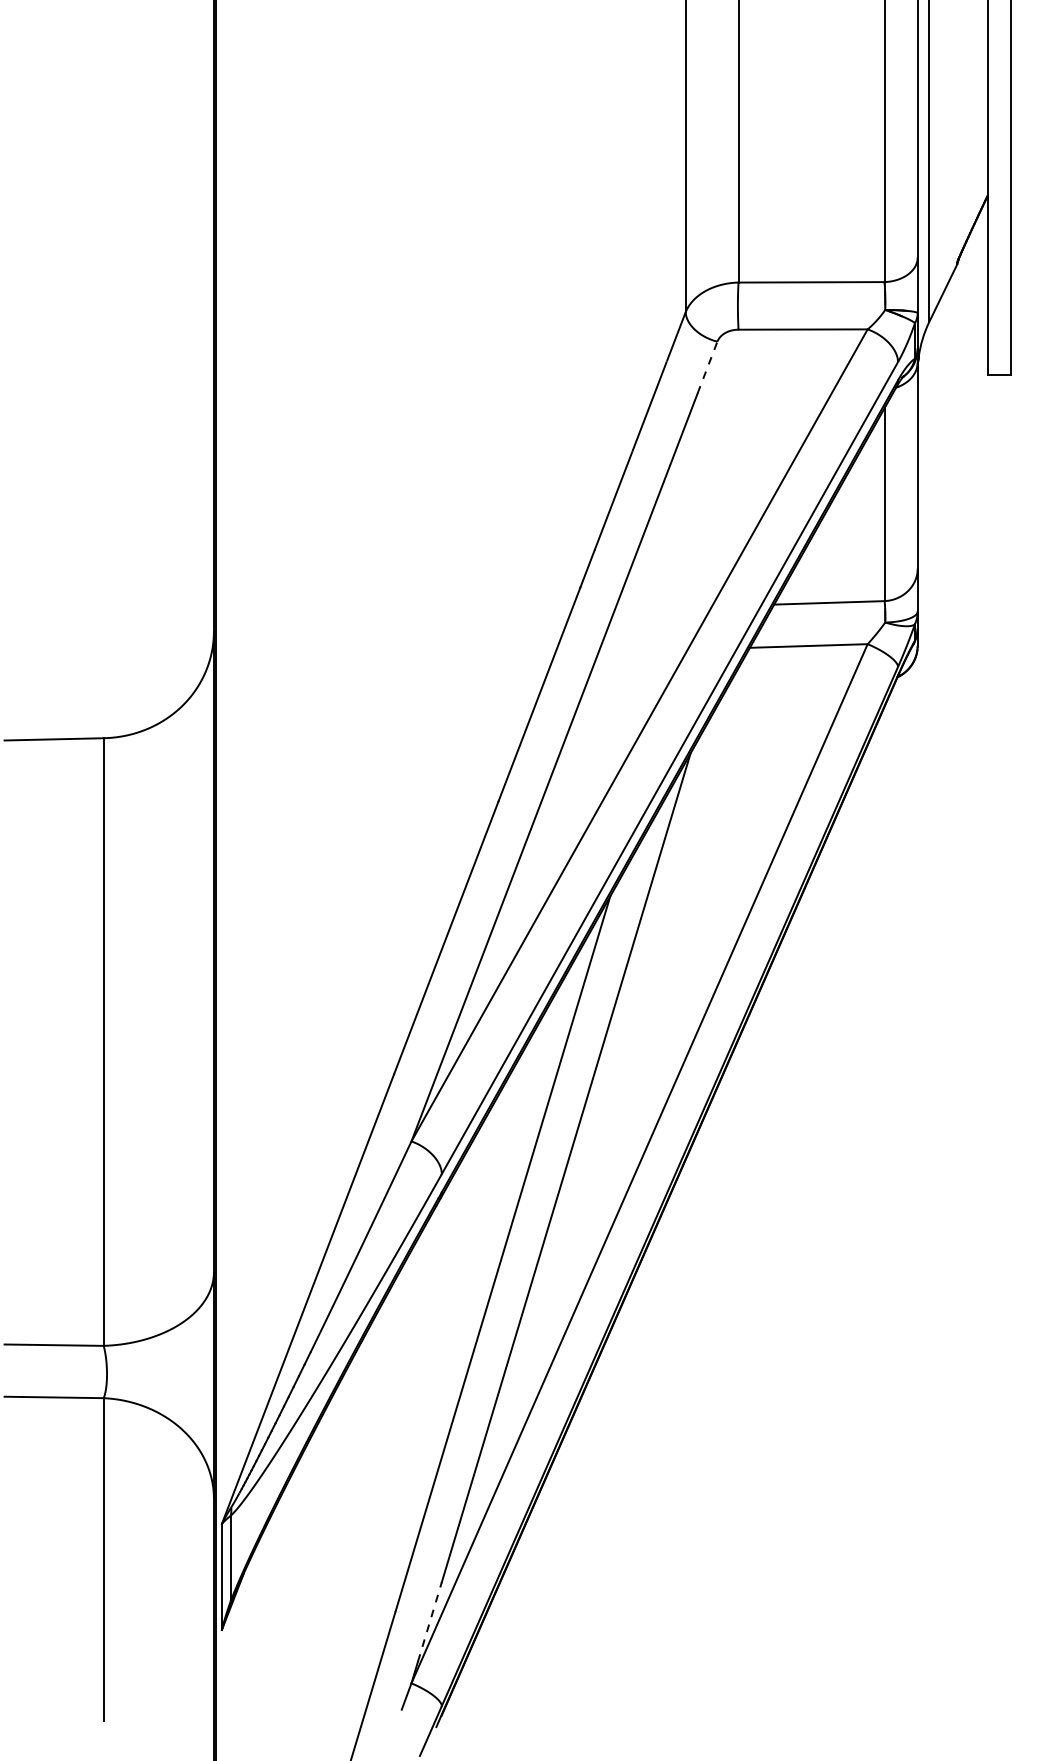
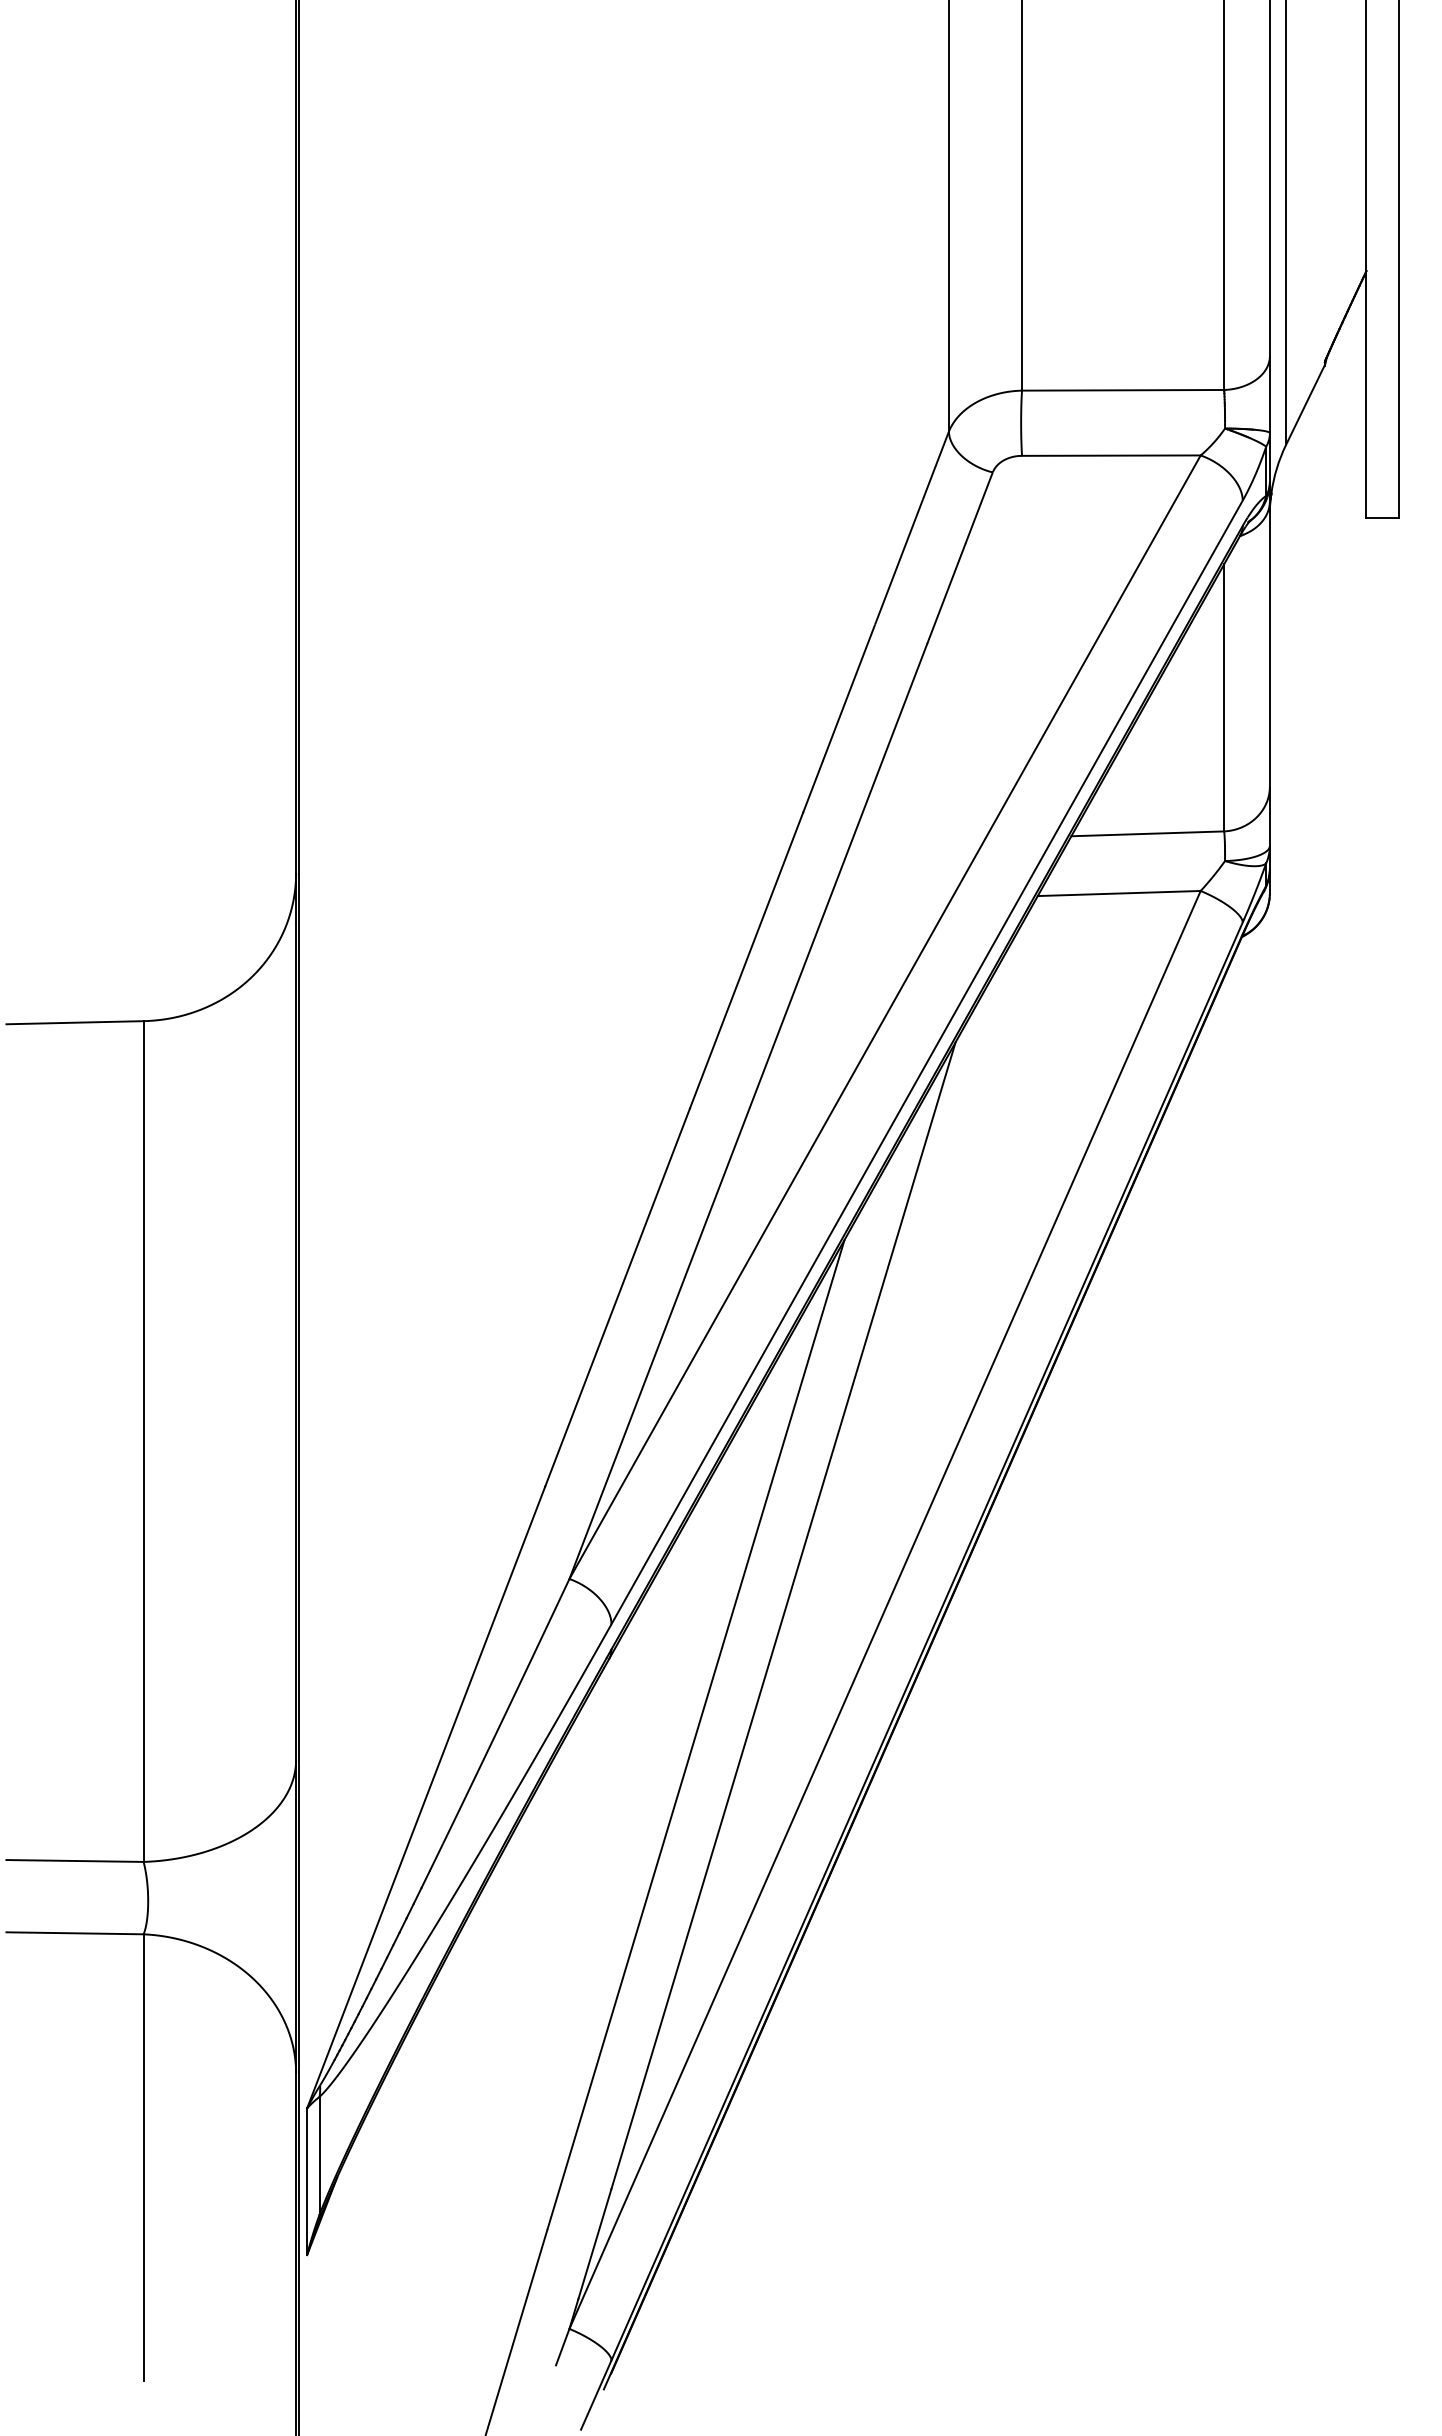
line: (707, 367) -> (978, 508), dashed -> solid
line: (430, 1621) -> (595, 2243), dashed -> solid

